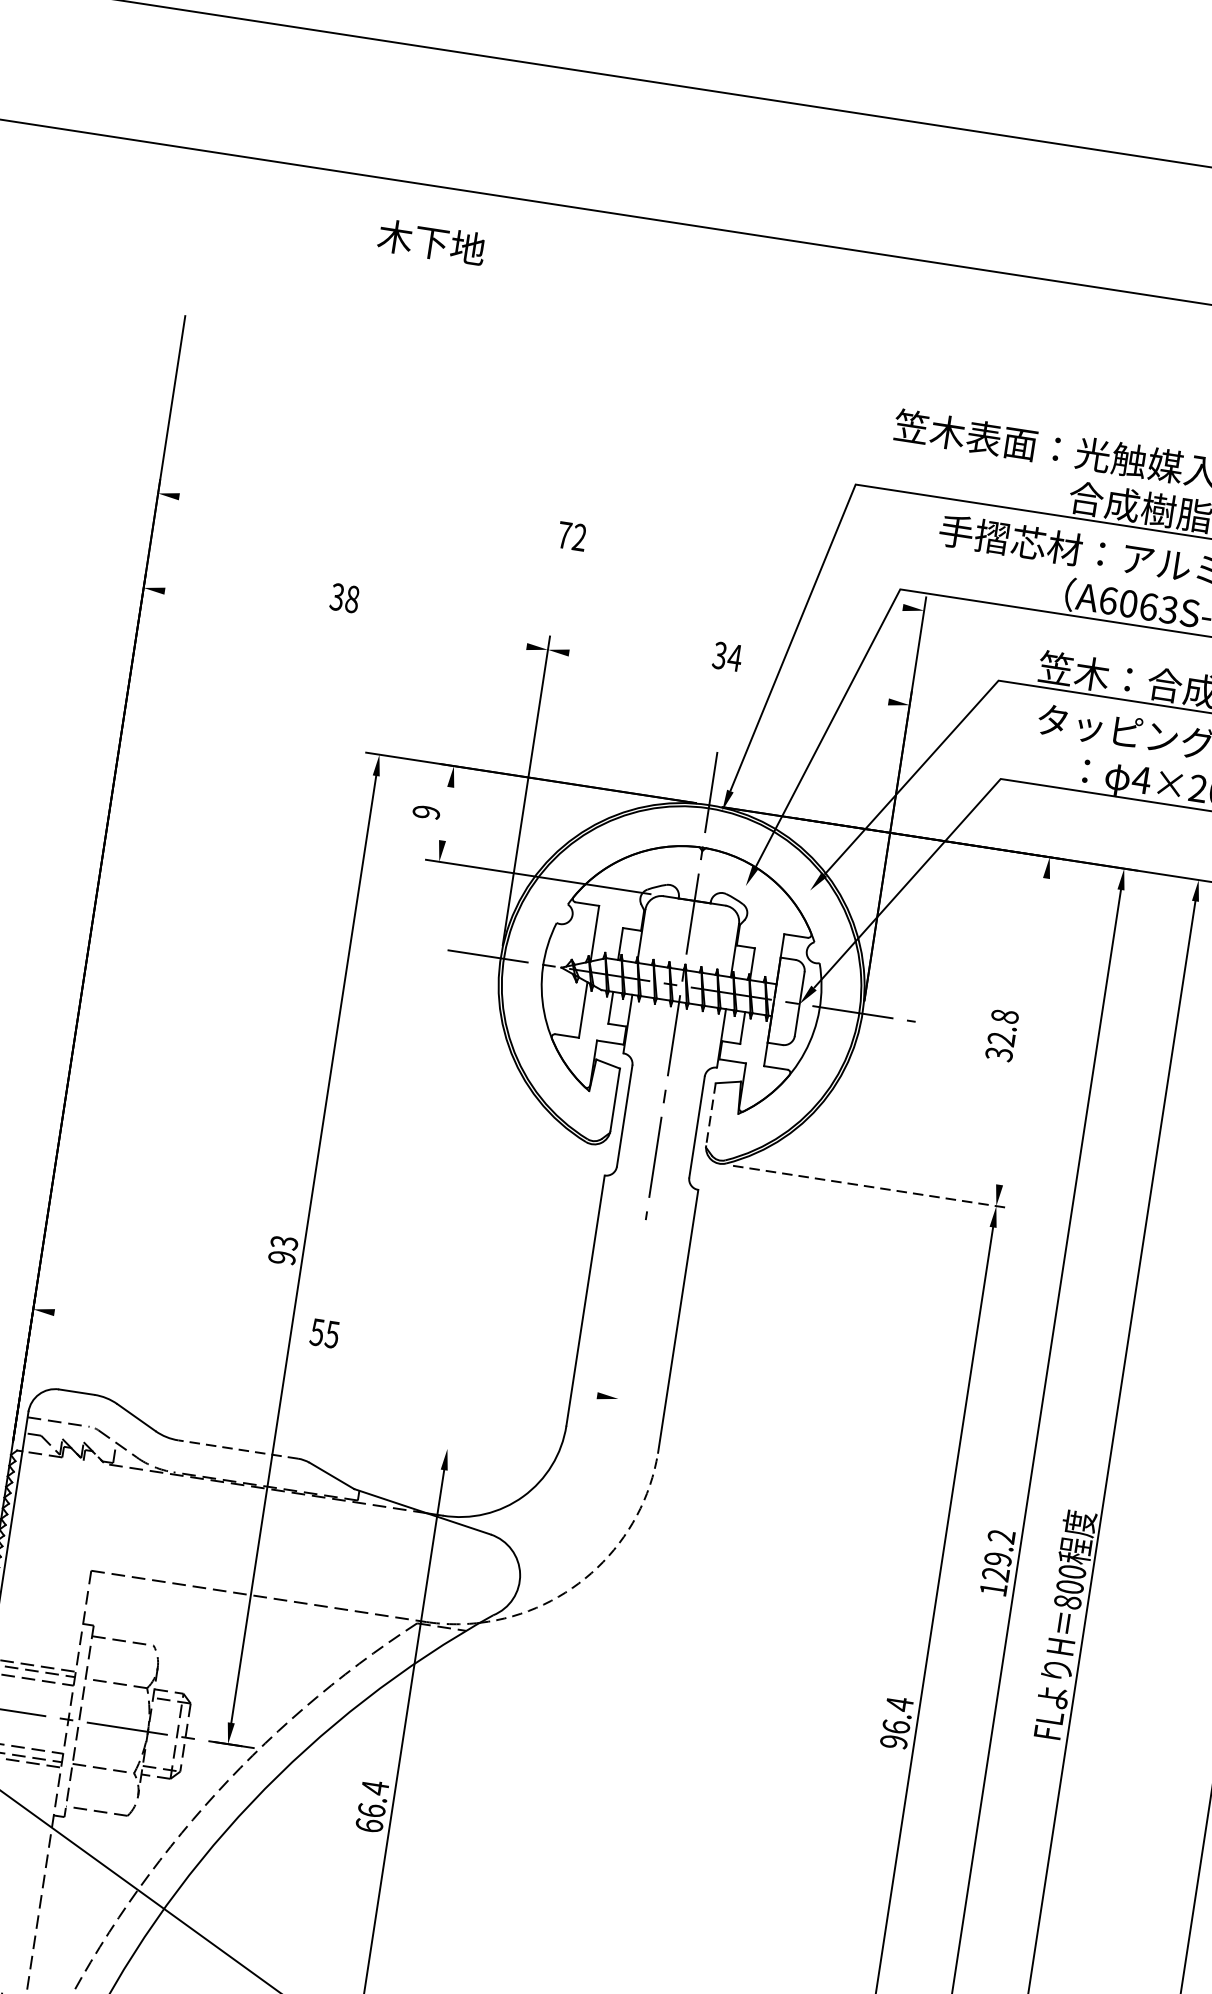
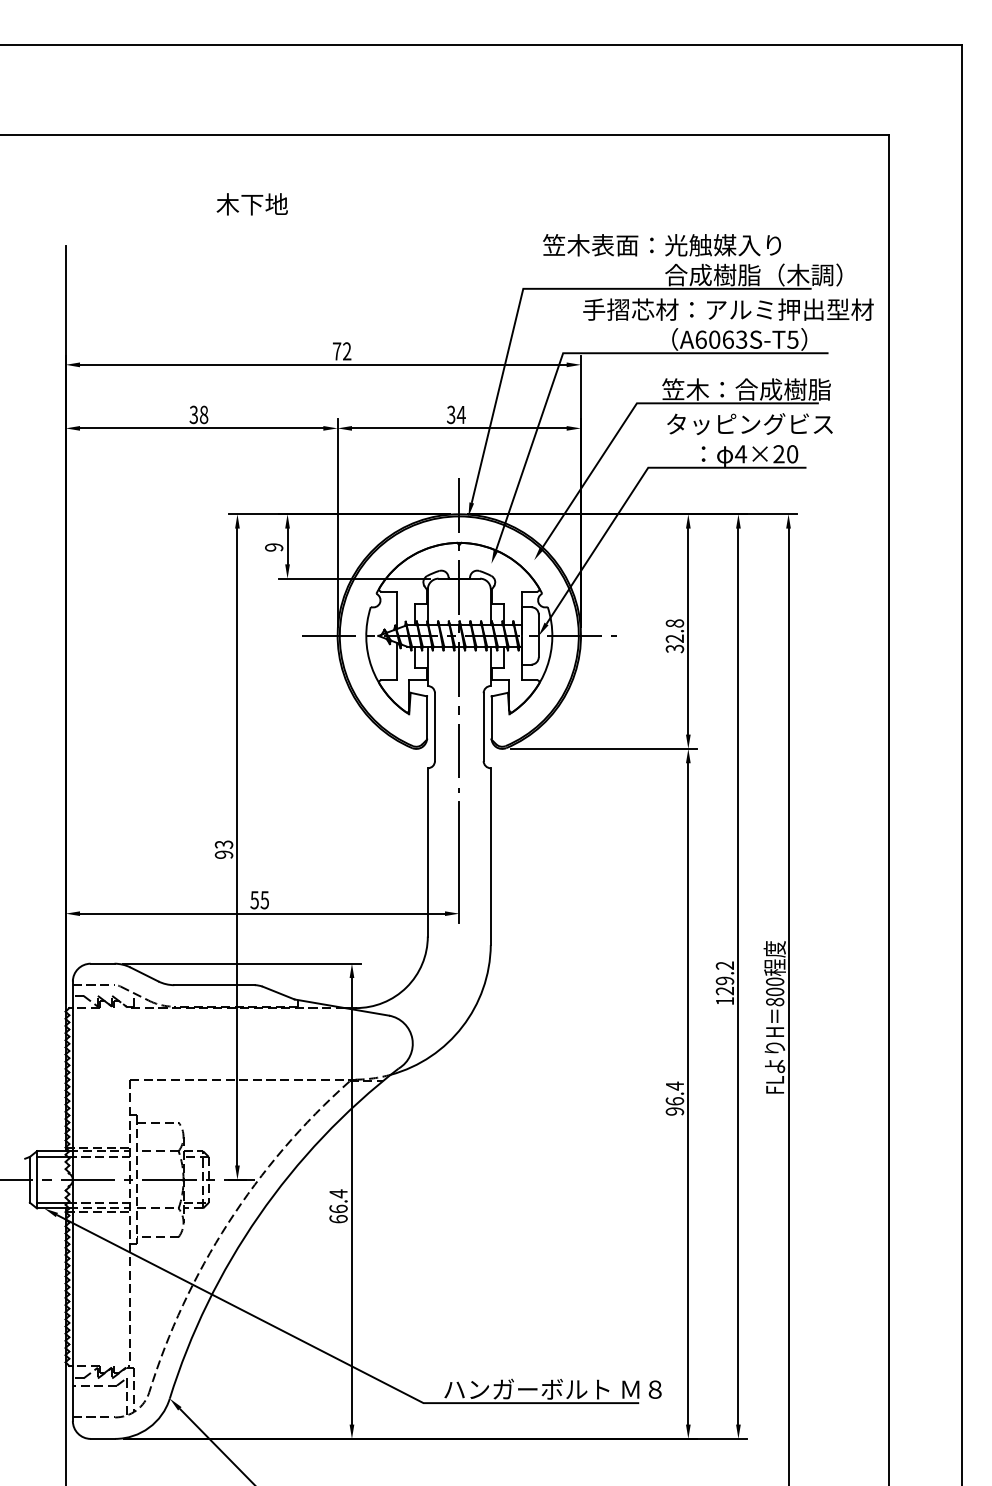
text: (430, 242) -> (251, 204), moved
line: (541, 551) -> (323, 364), added
line: (345, 619) -> (201, 428), added
line: (727, 677) -> (458, 428), added
line: (446, 813) -> (287, 546), added
line: (1023, 1031) -> (688, 631), added
line: (710, 1114) -> (491, 717), dashed -> solid
line: (871, 1186) -> (604, 748), dashed -> solid
line: (630, 1322) -> (459, 862), added
line: (325, 1353) -> (262, 913), added
line: (283, 1423) -> (241, 963), added
line: (238, 1450) -> (214, 985), dashed -> solid
arc: (597, 1567) -> (462, 1026), dashed -> solid

